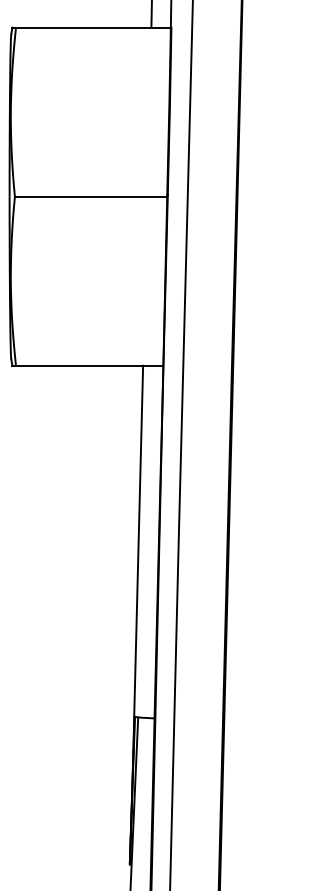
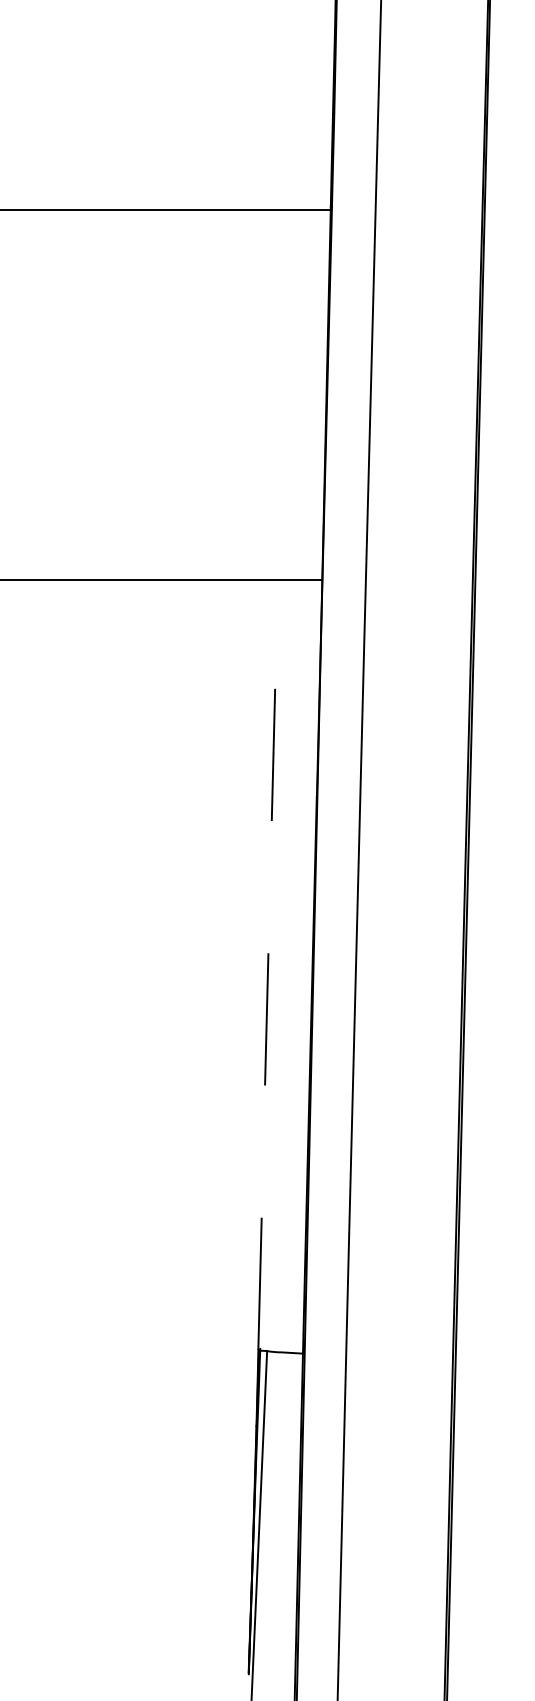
line: (138, 541) -> (267, 965), solid -> dashed

